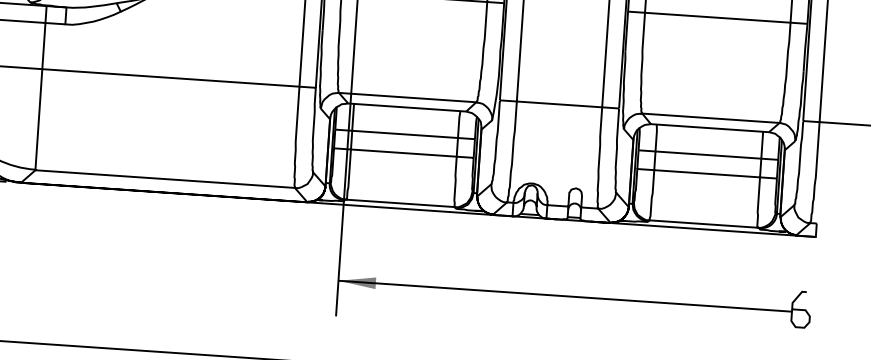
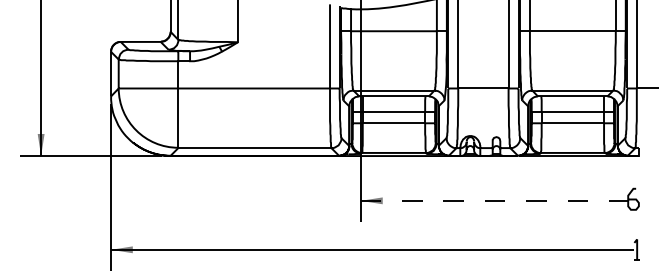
line: (565, 295) -> (494, 200), solid -> dashed

